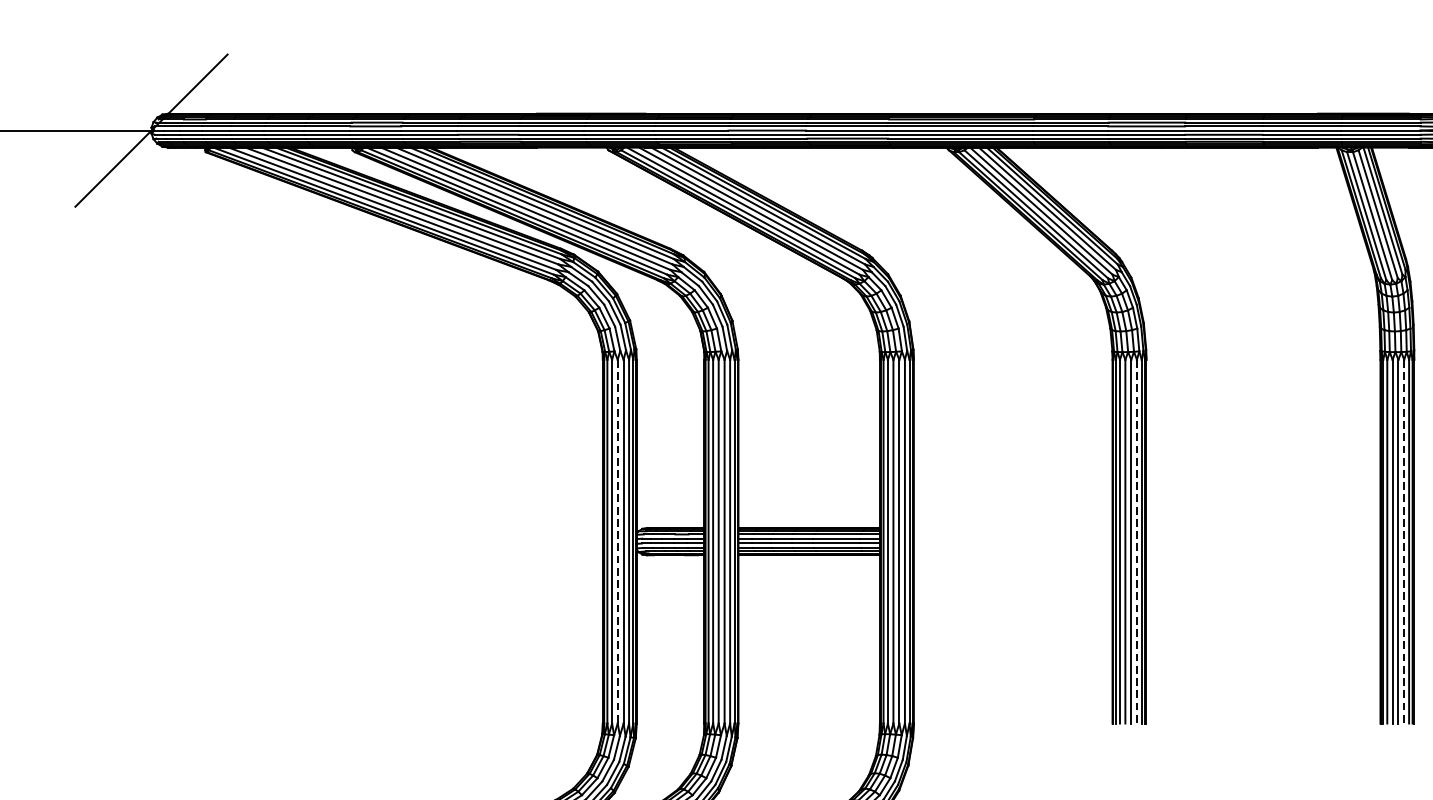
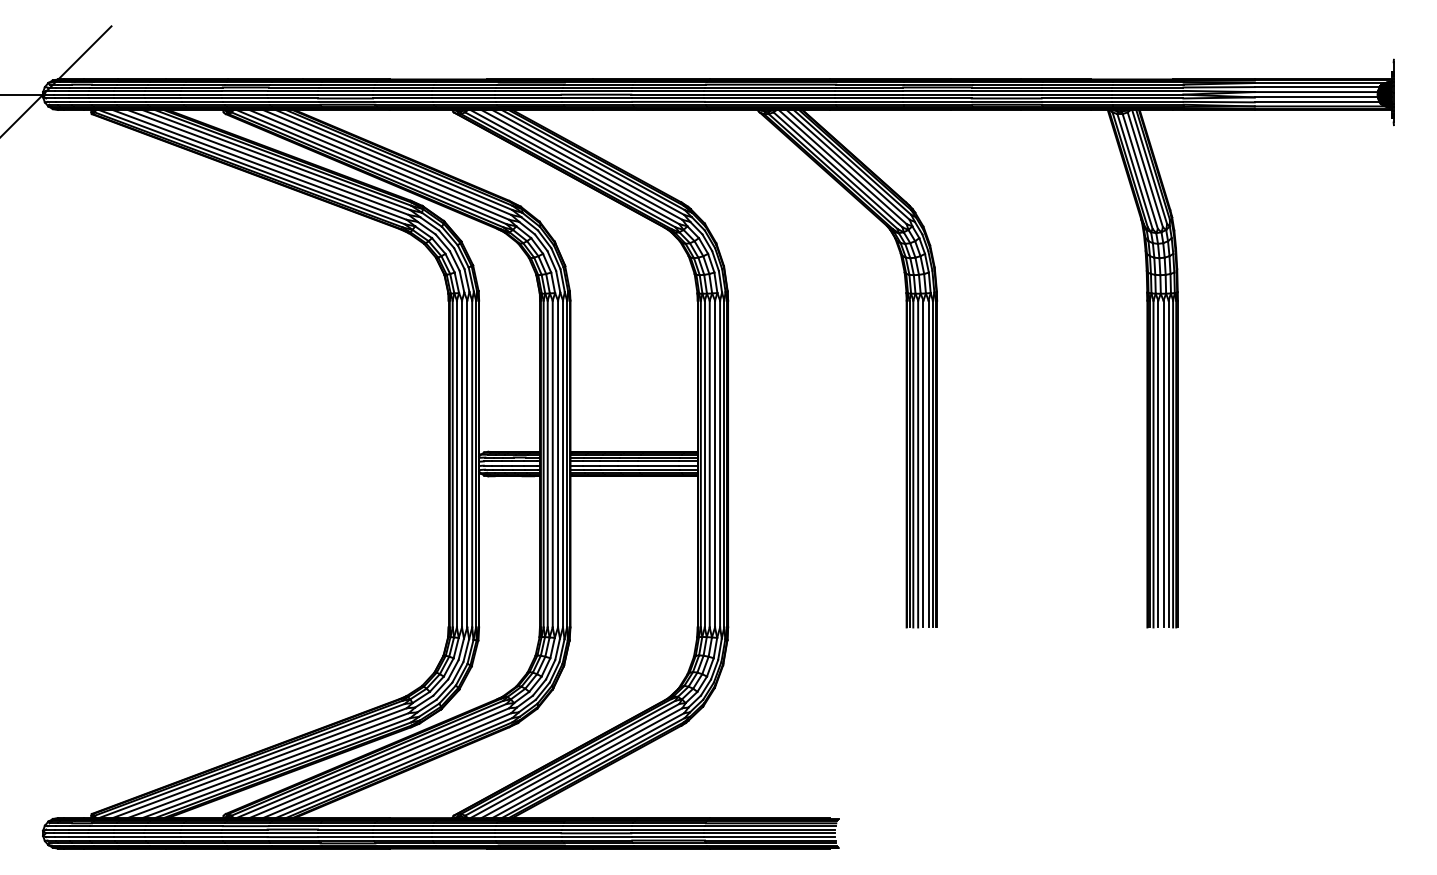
line: (618, 542) -> (462, 464), dashed -> solid
line: (1136, 542) -> (928, 464), dashed -> solid
line: (1403, 542) -> (1168, 464), dashed -> solid

